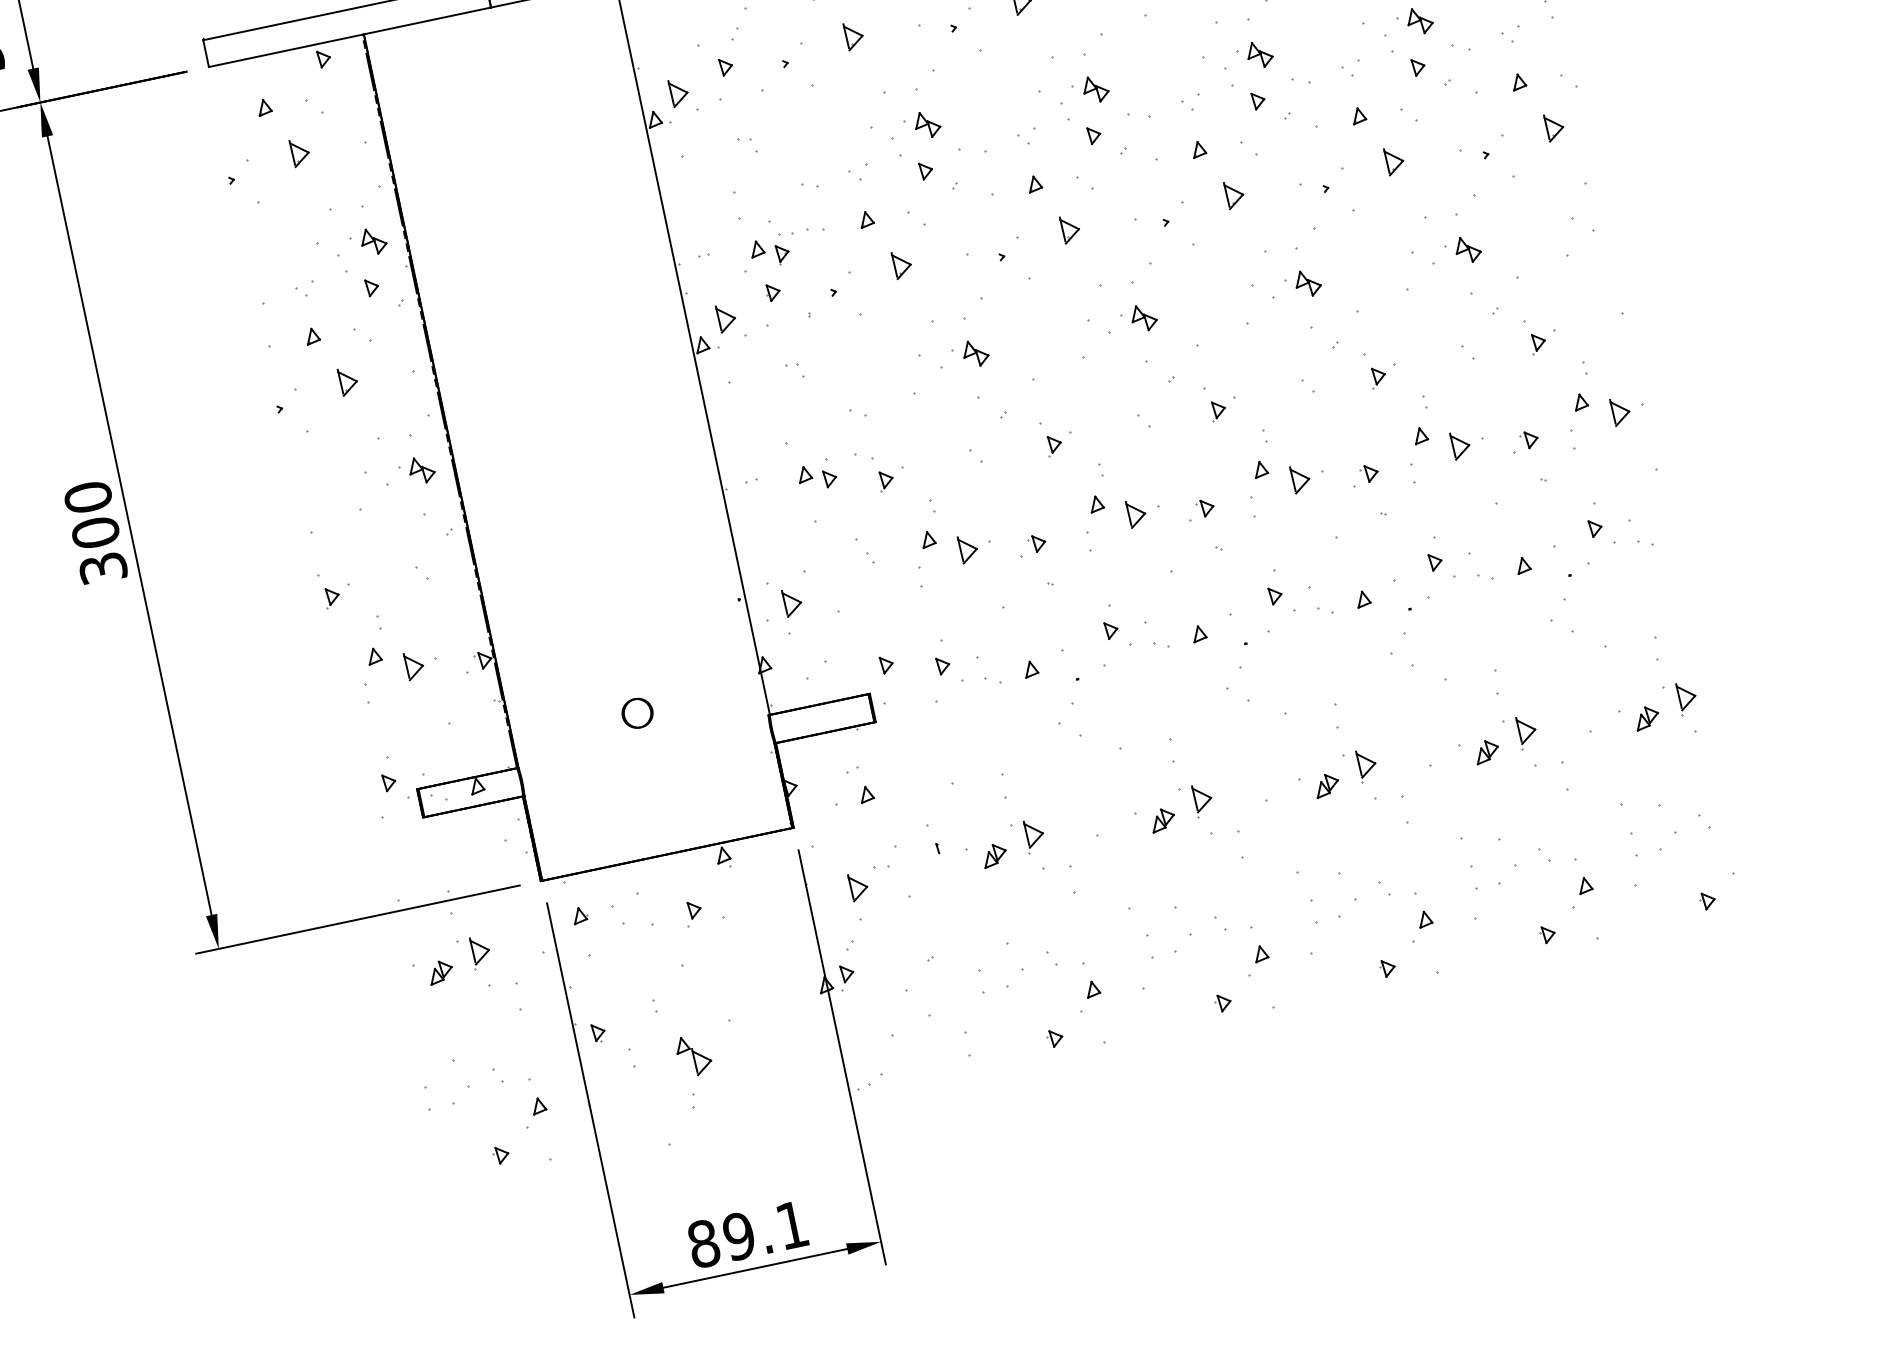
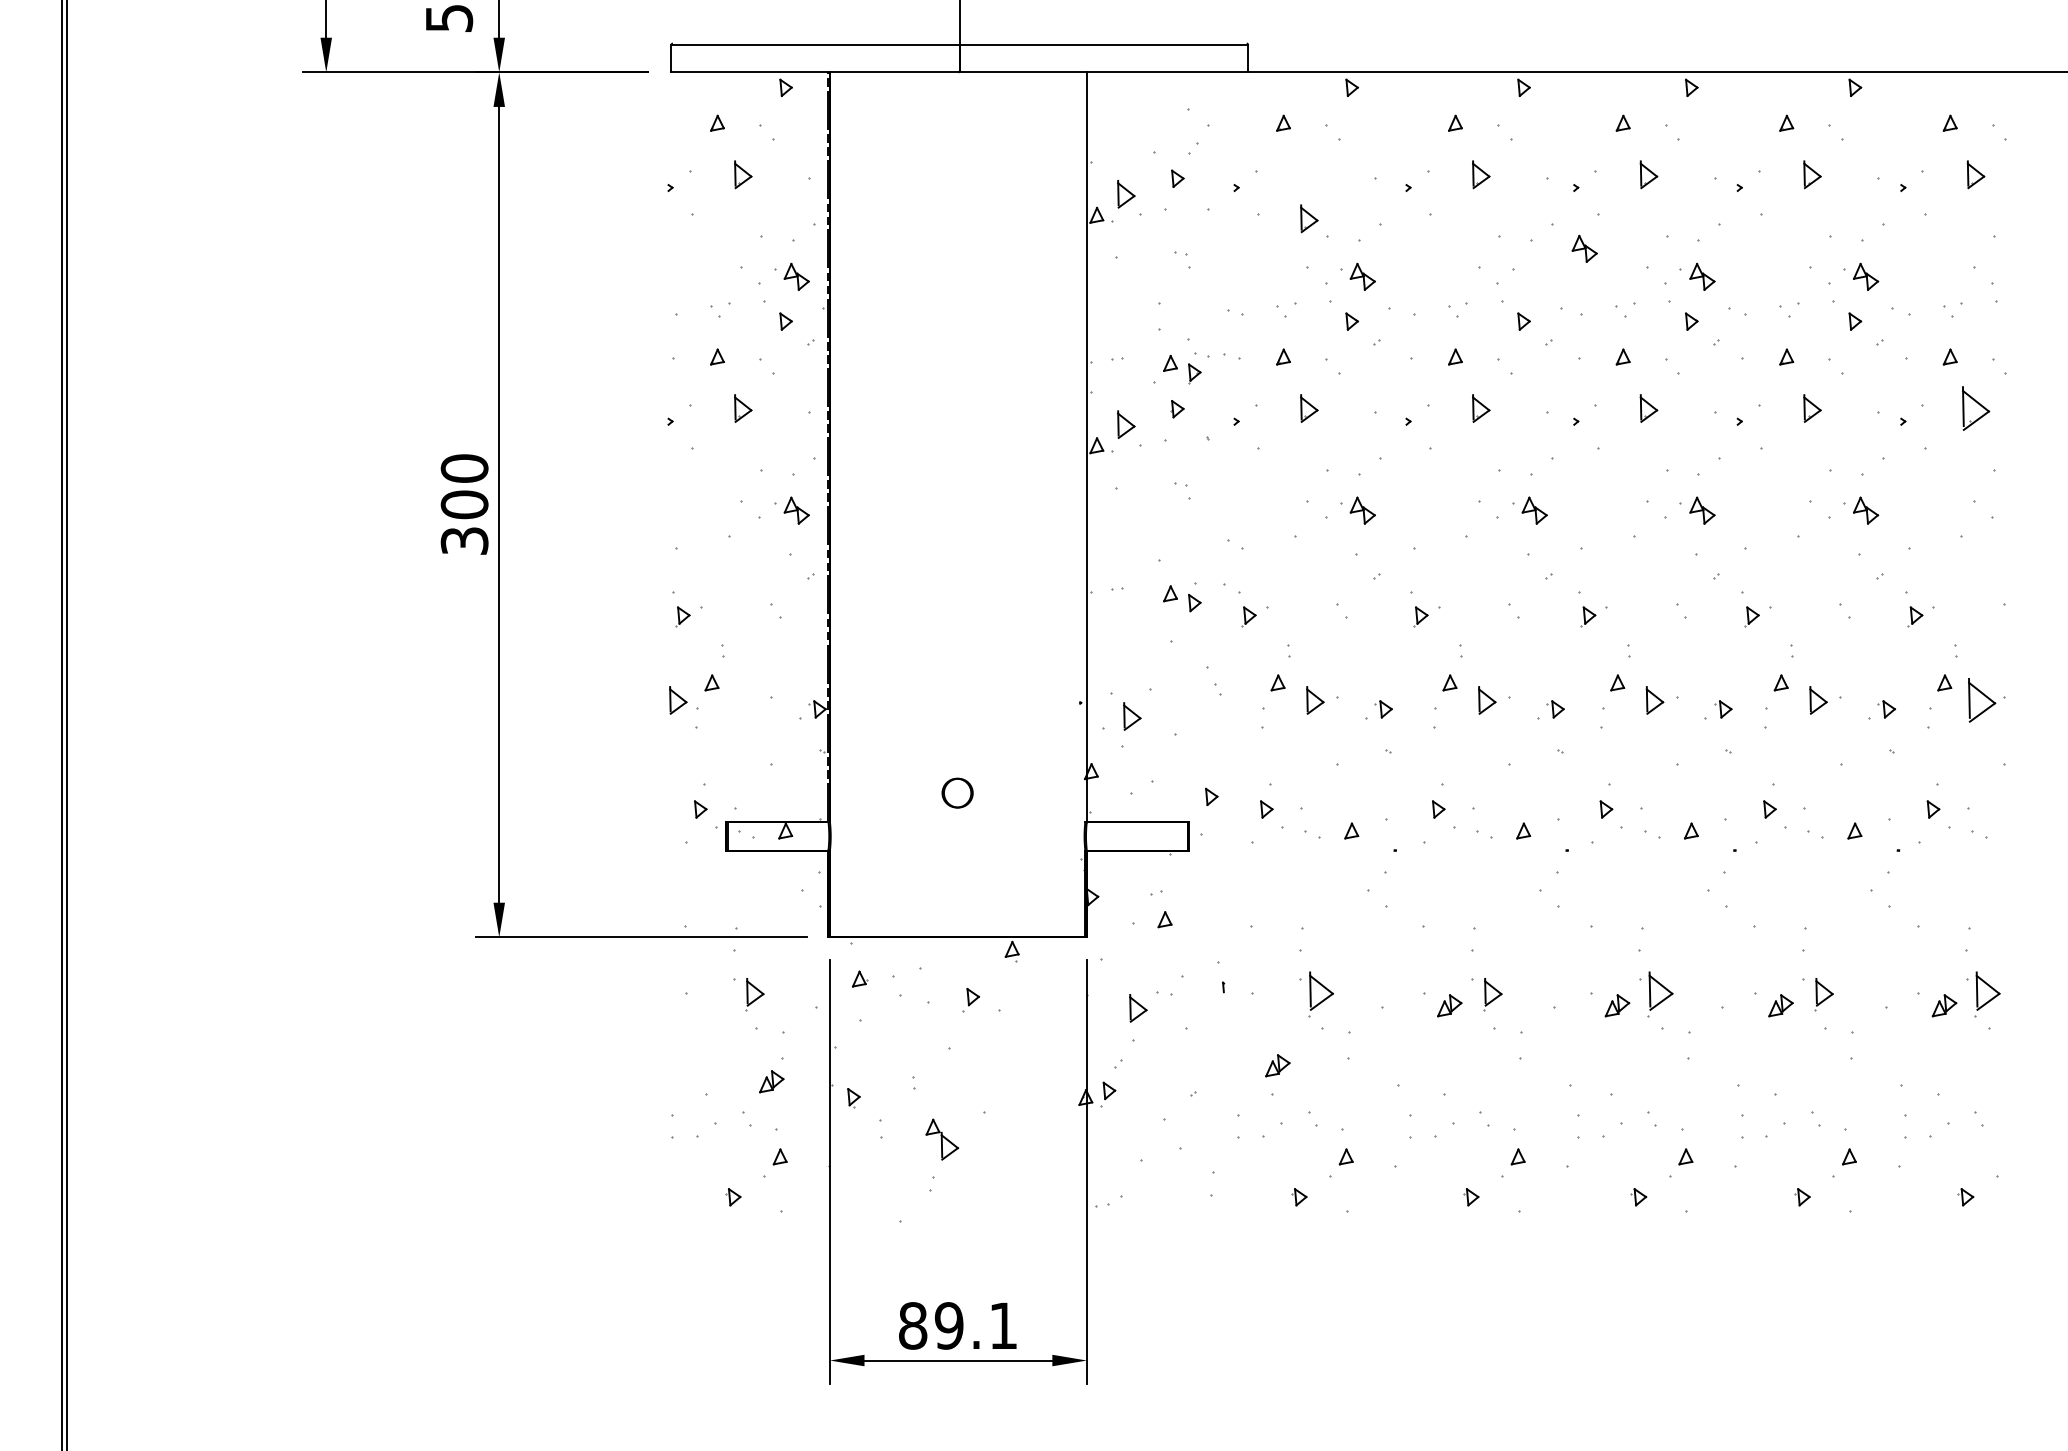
part: (854, 35) -> (1309, 218), moved
part: (1095, 88) -> (1584, 248), moved
part: (1554, 127) -> (1975, 408), size x1.6
part: (1620, 411) -> (1981, 700), size x1.6
part: (414, 665) -> (678, 700), moved
part: (1686, 697) -> (1987, 994), size x1.4
part: (1366, 765) -> (1660, 994), size x1.4
part: (1034, 835) -> (1320, 994), size x1.4
part: (994, 855) -> (1277, 1065), moved
part: (440, 971) -> (771, 1081), moved

